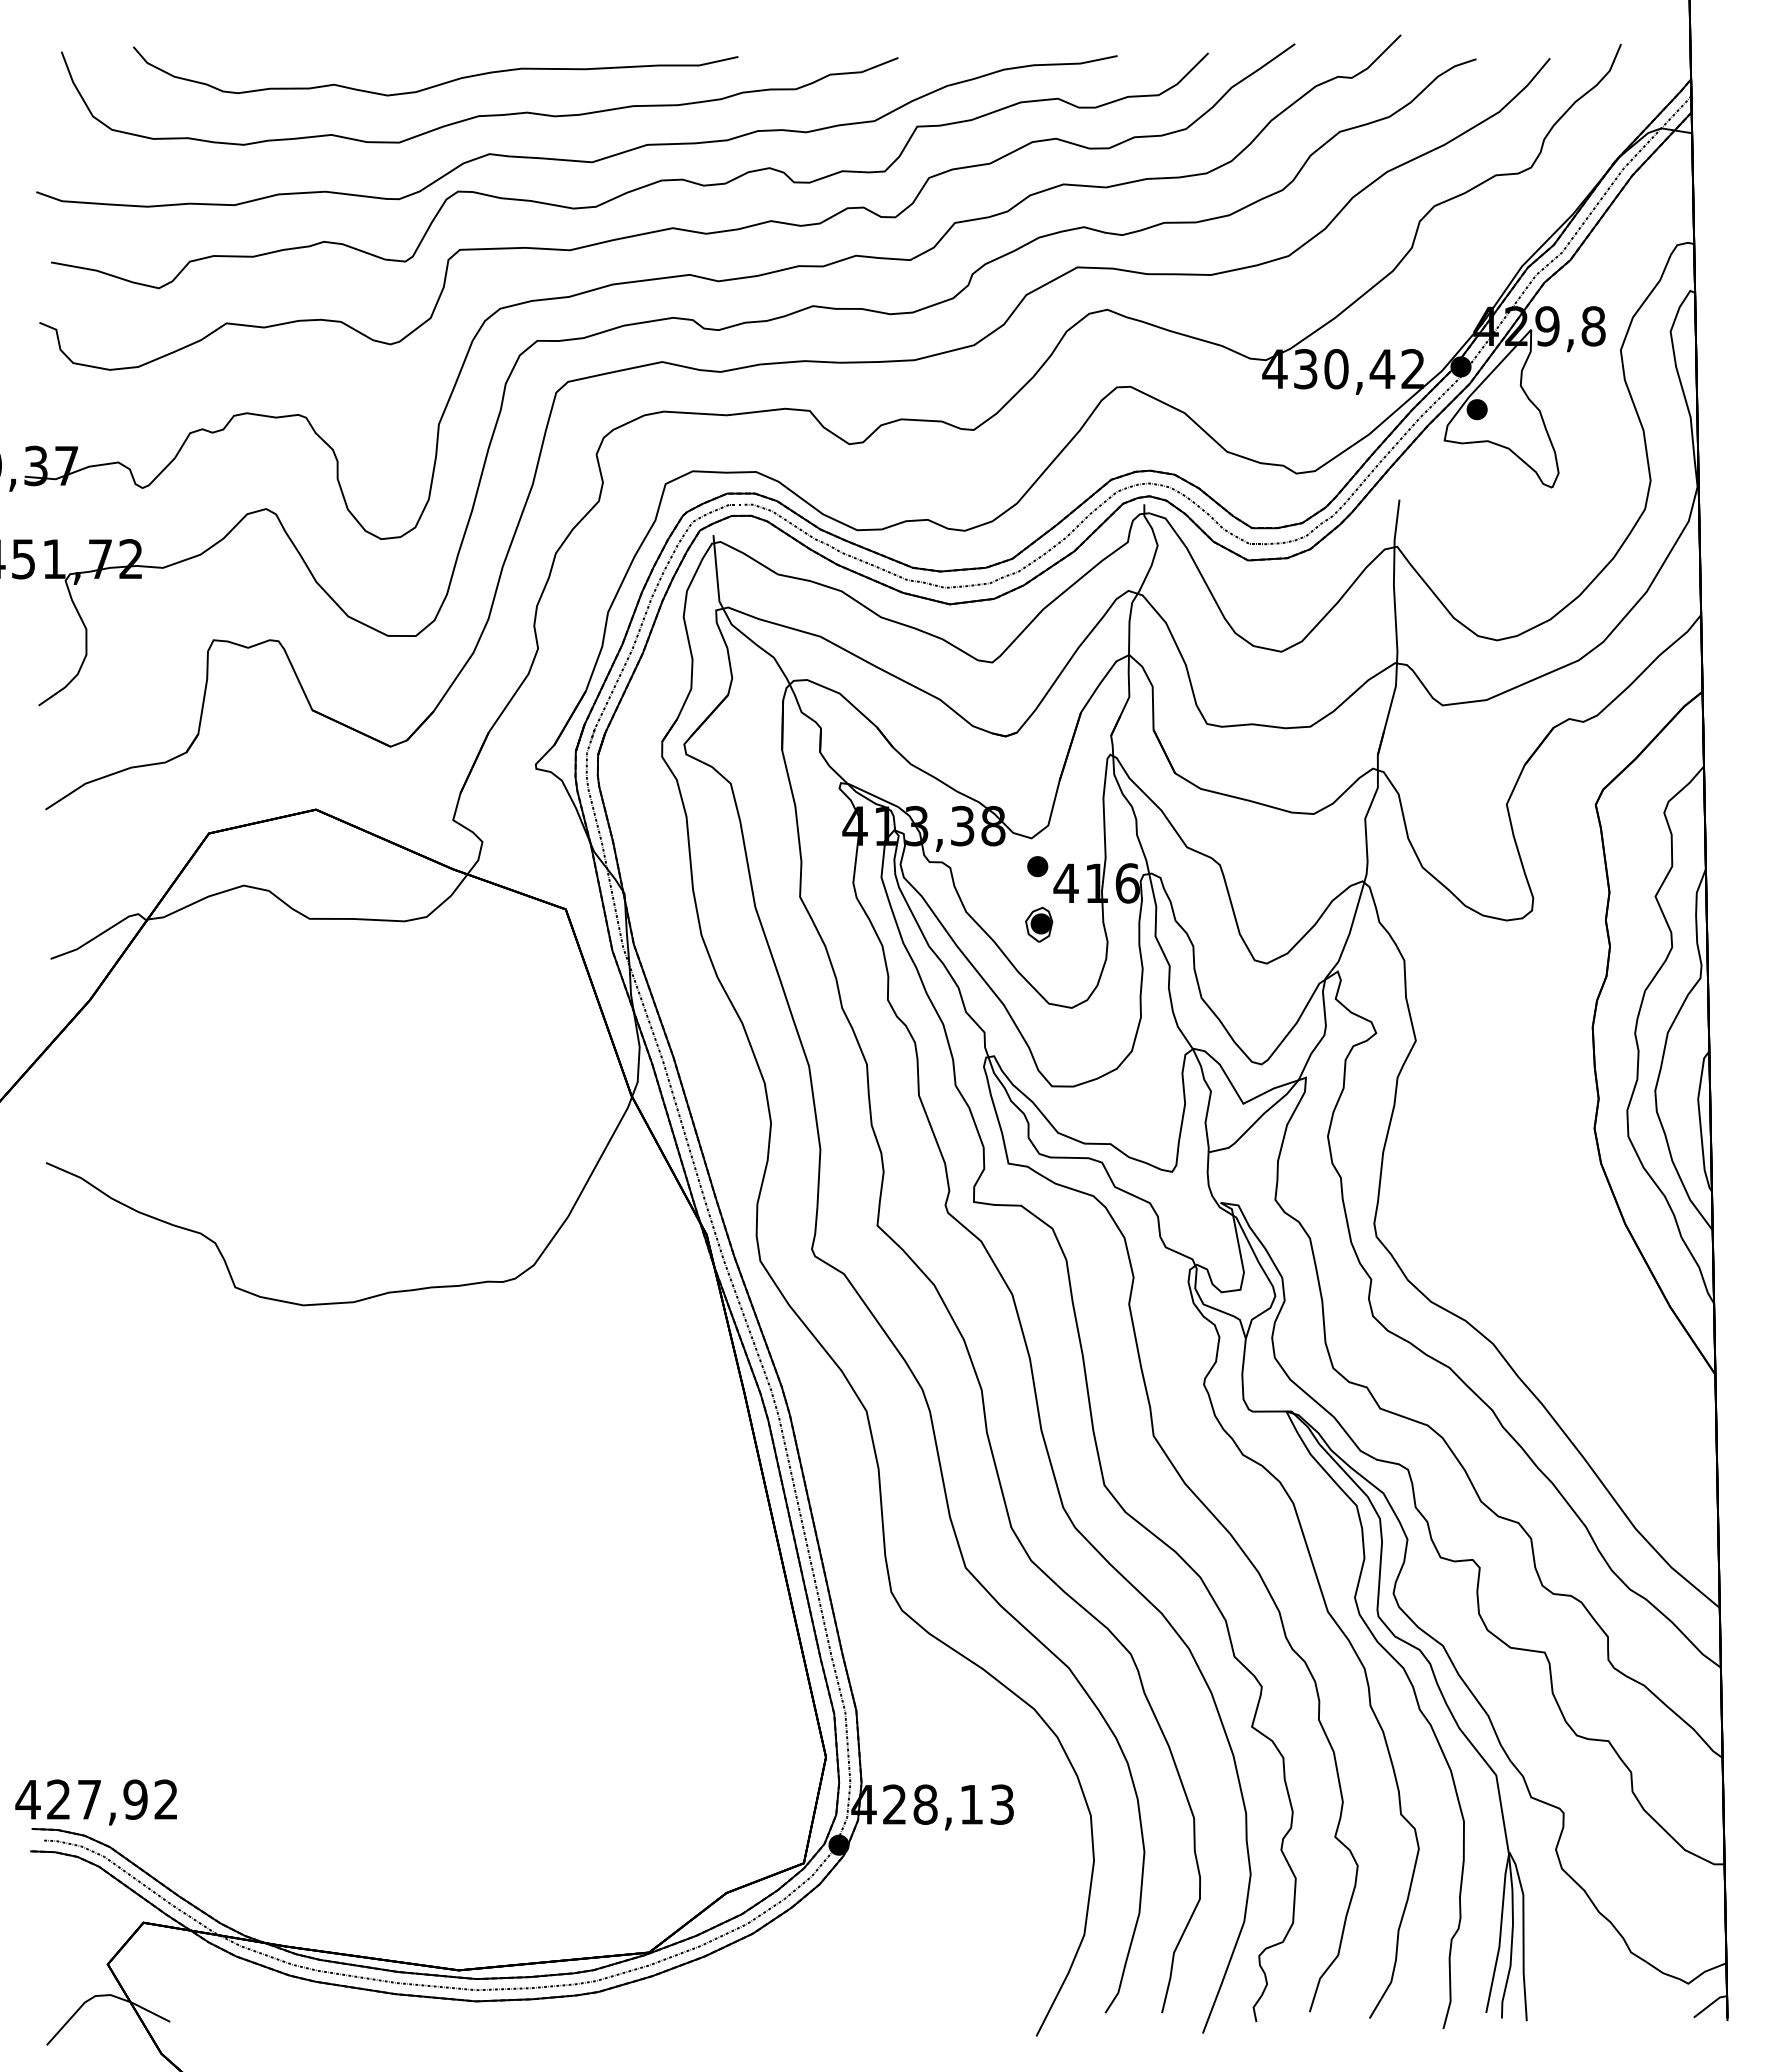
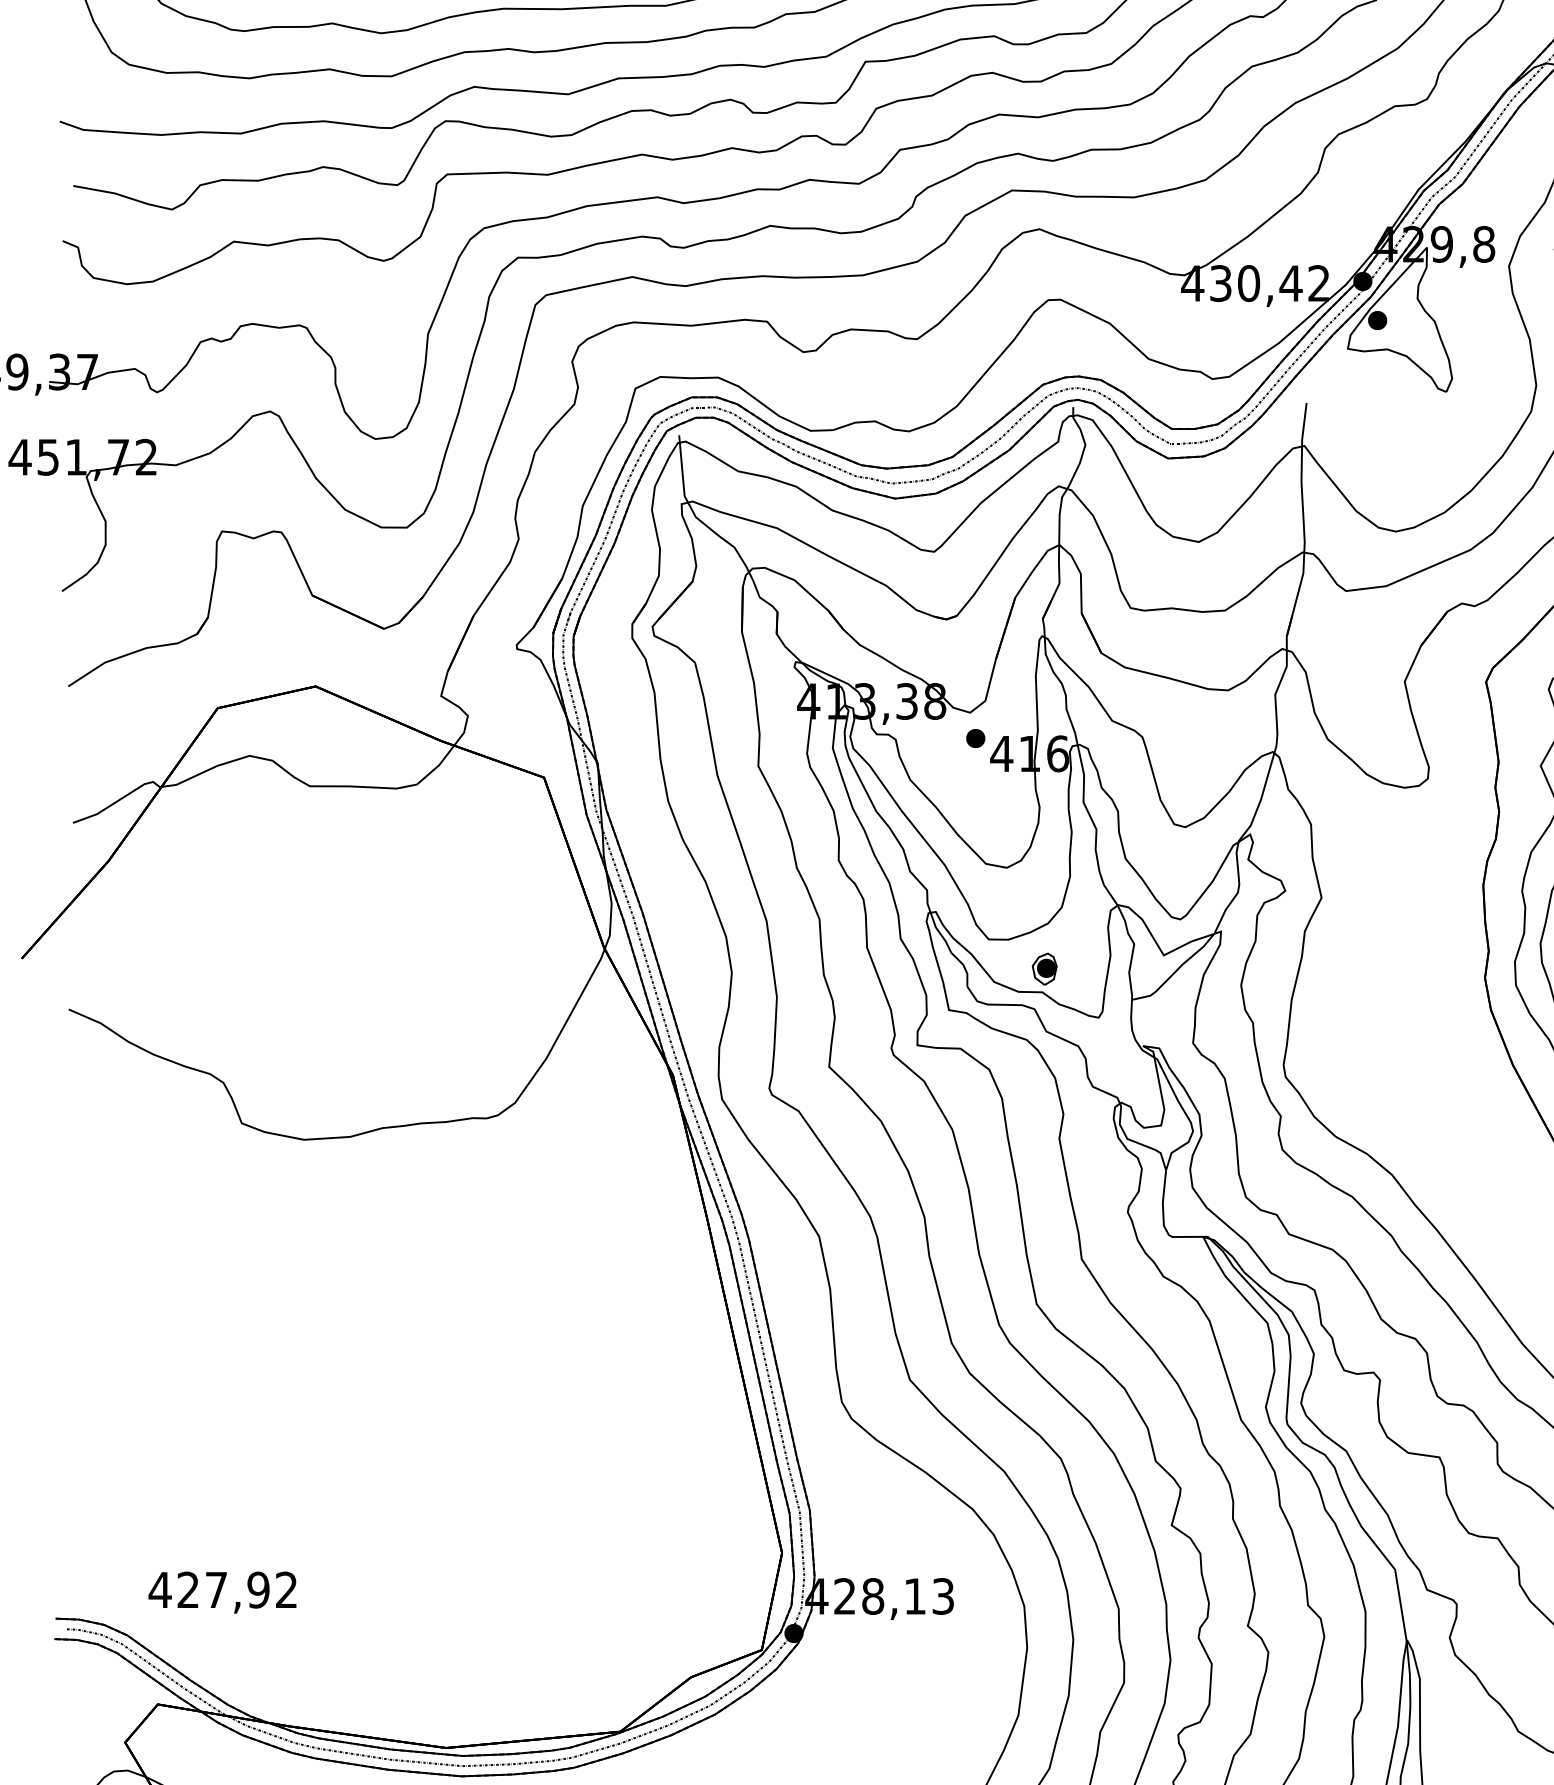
part: (1039, 924) -> (1045, 968), moved
text: (95, 1802) -> (221, 1592), moved

